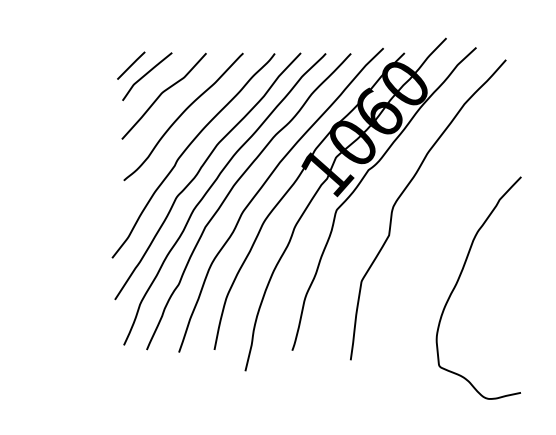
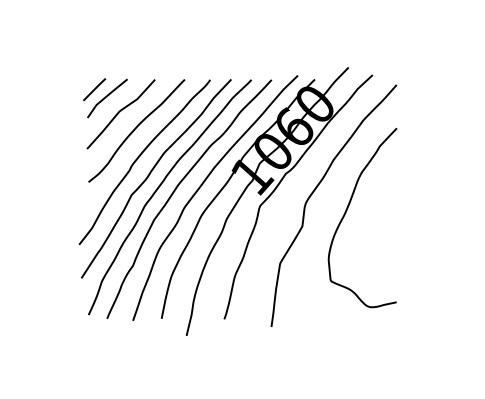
curve: (458, 282) -> (346, 213), moved

